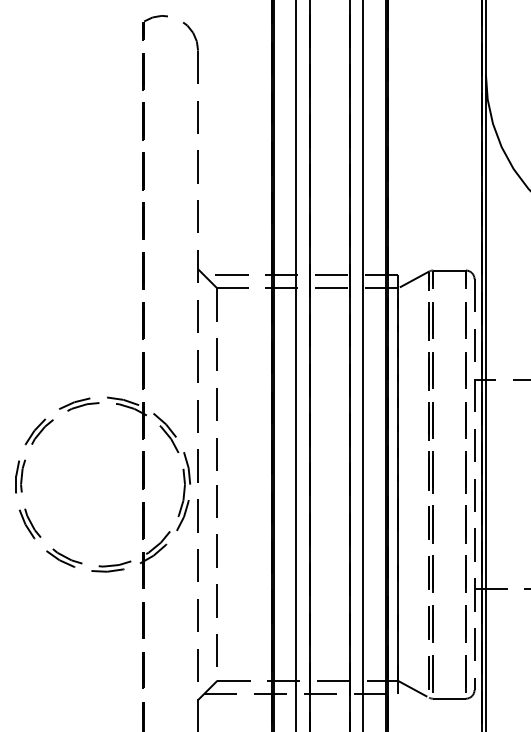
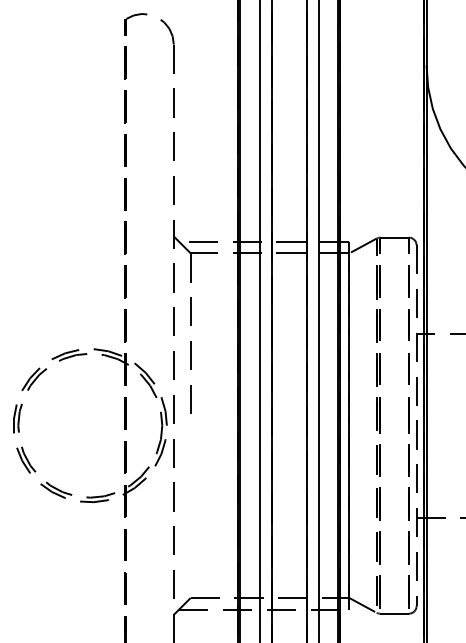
line: (217, 567) -> (190, 498), removed

